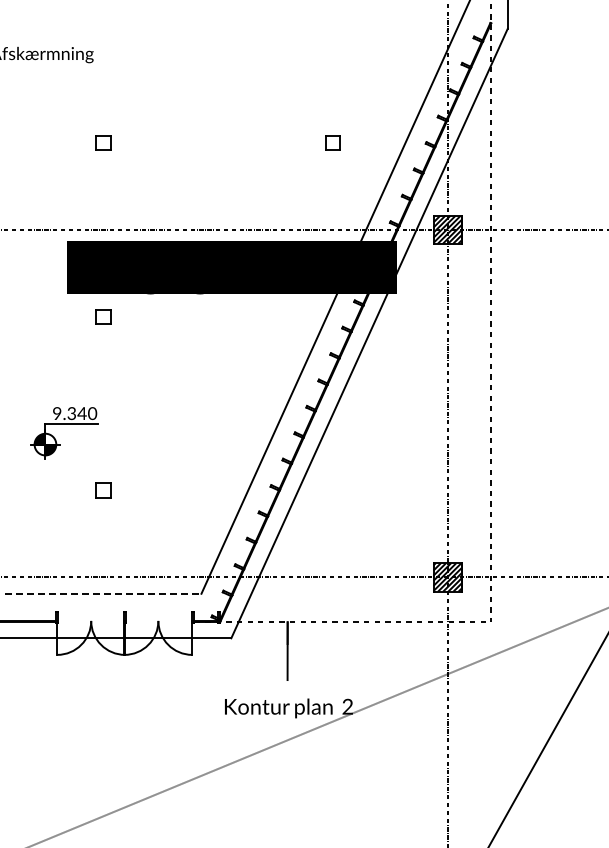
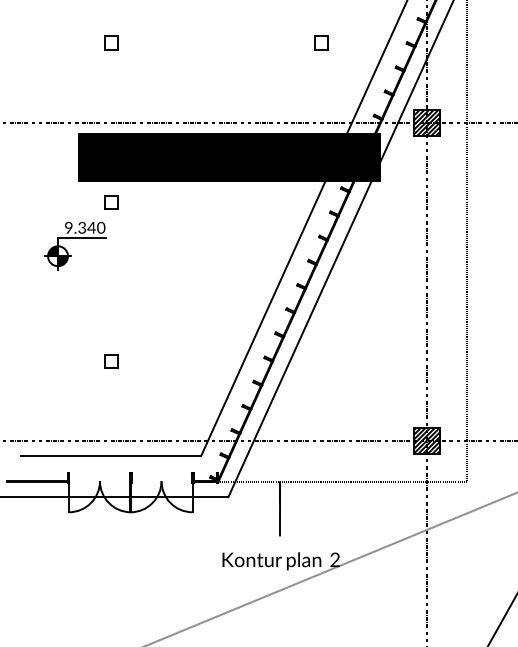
part: (64, 424) -> (75, 237), moved
line: (103, 593) -> (111, 456), dashed -> solid

